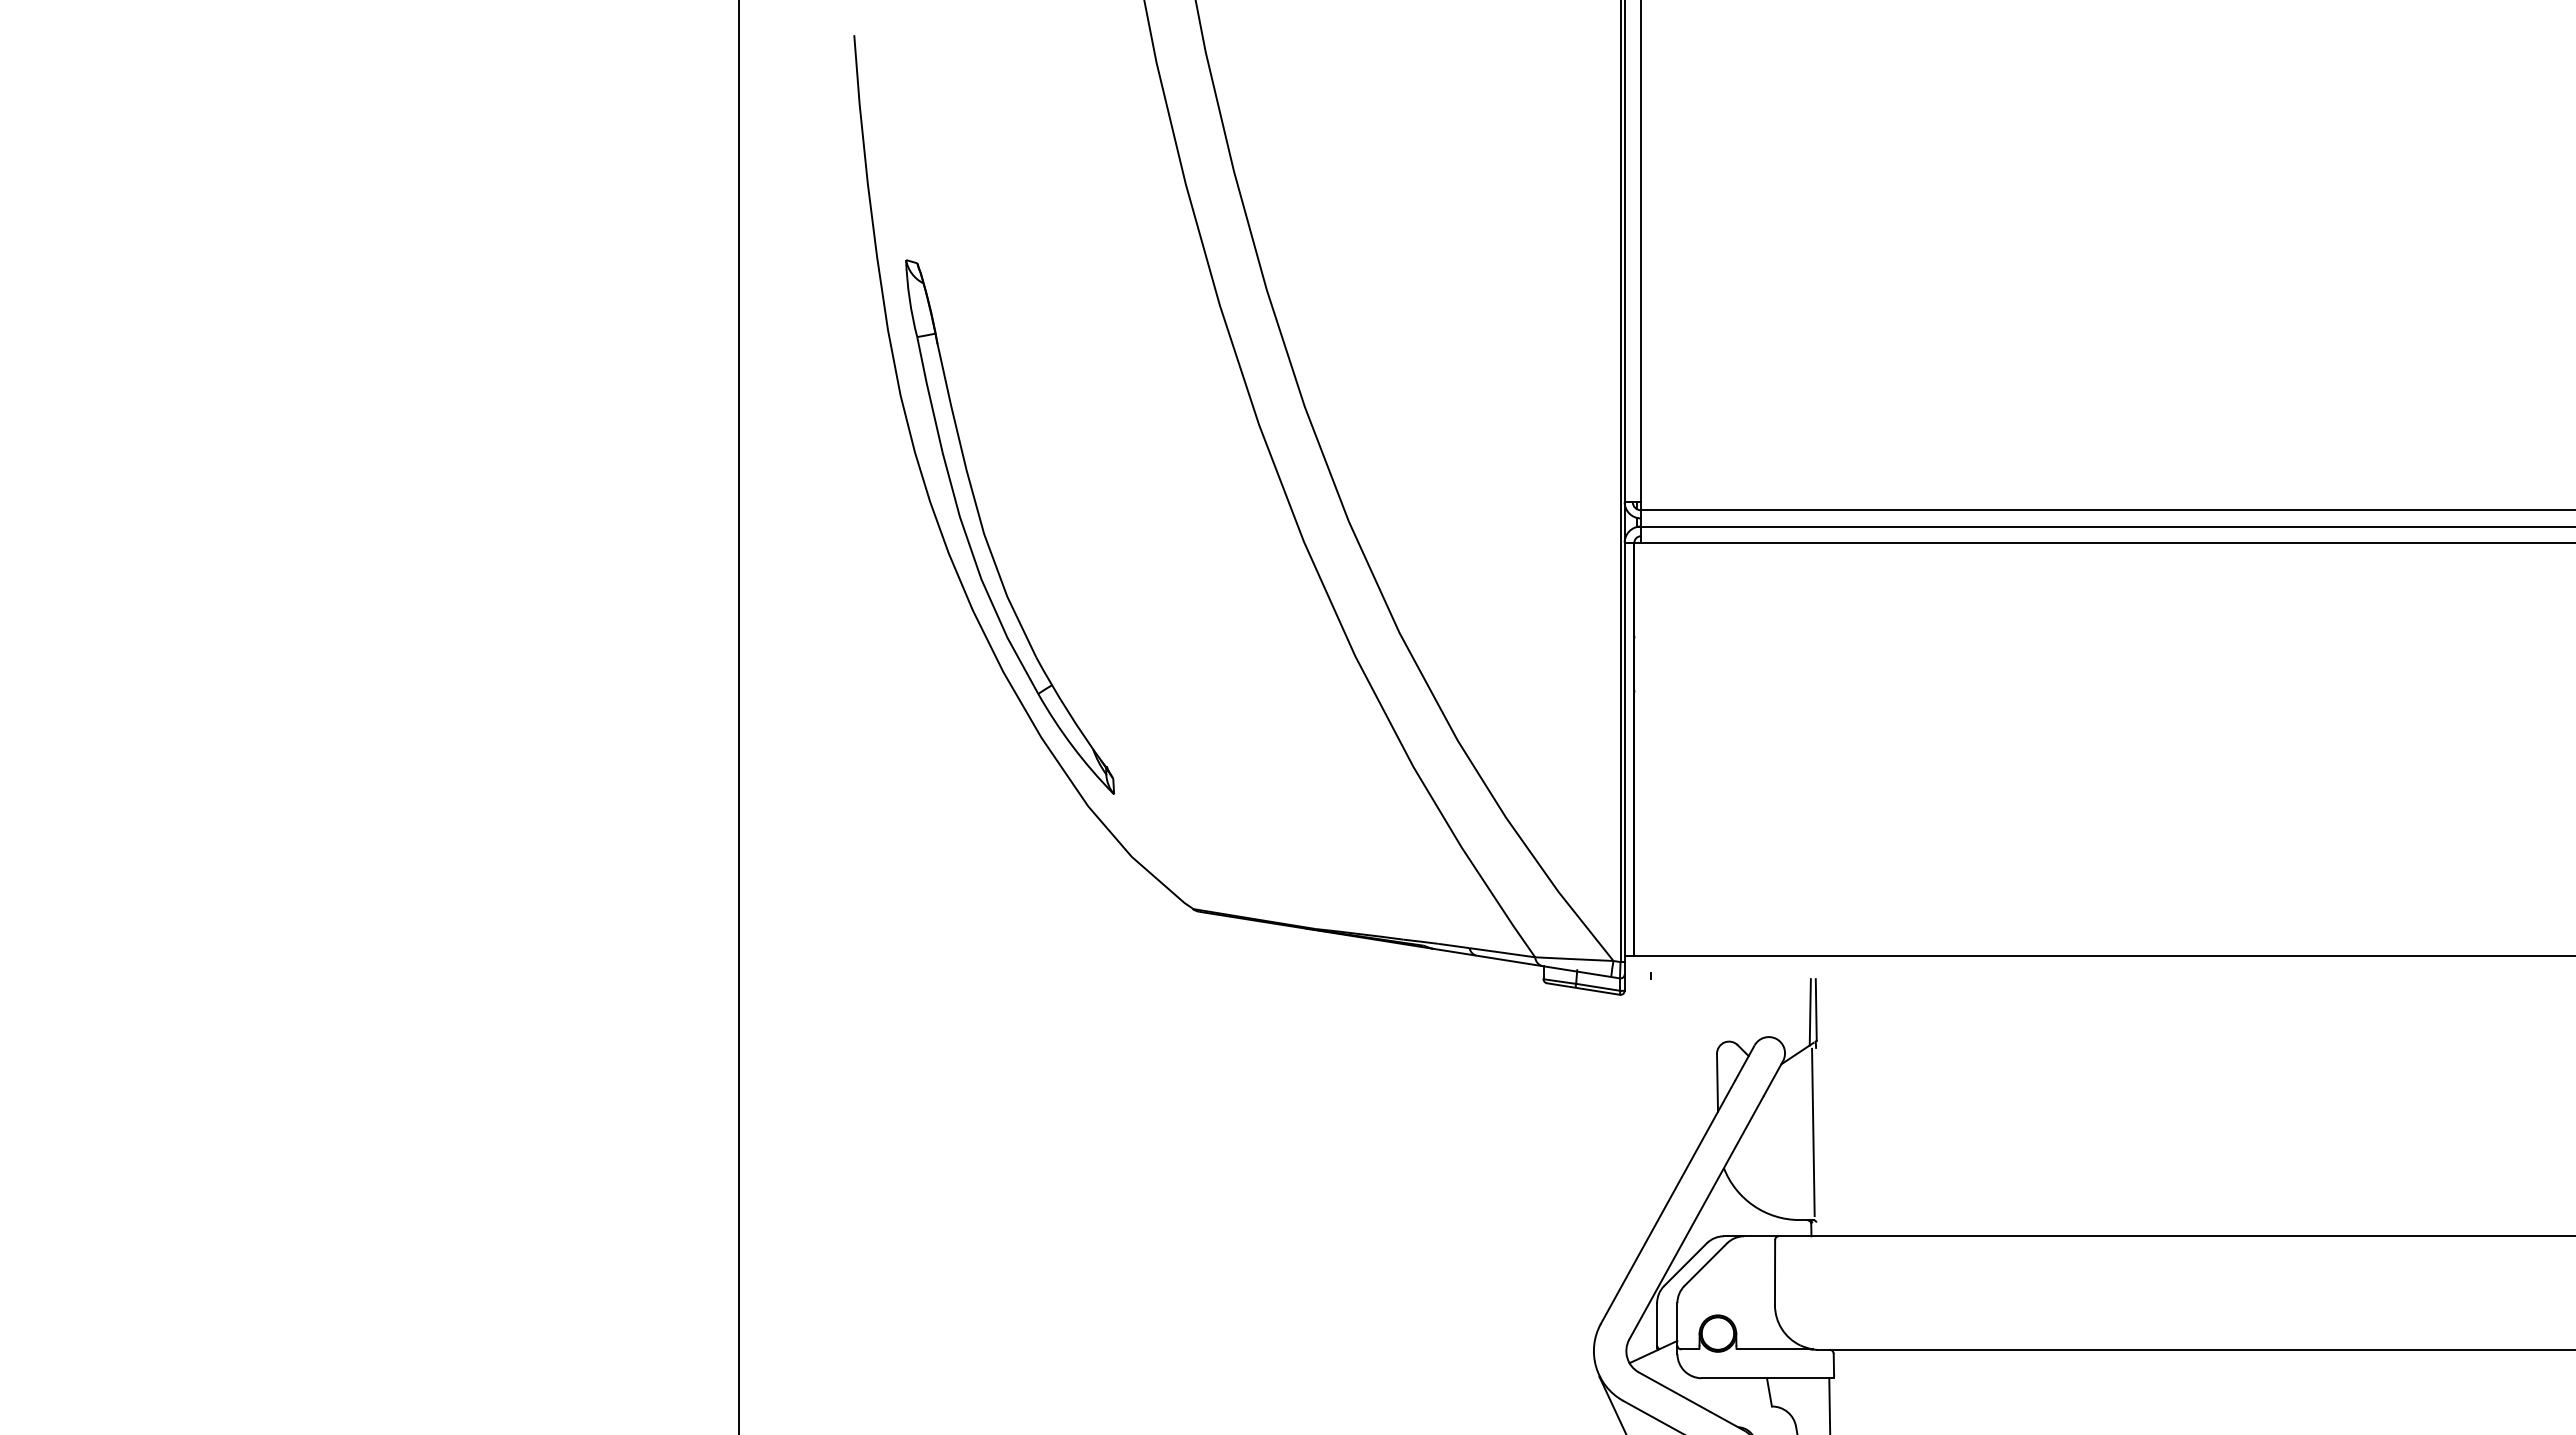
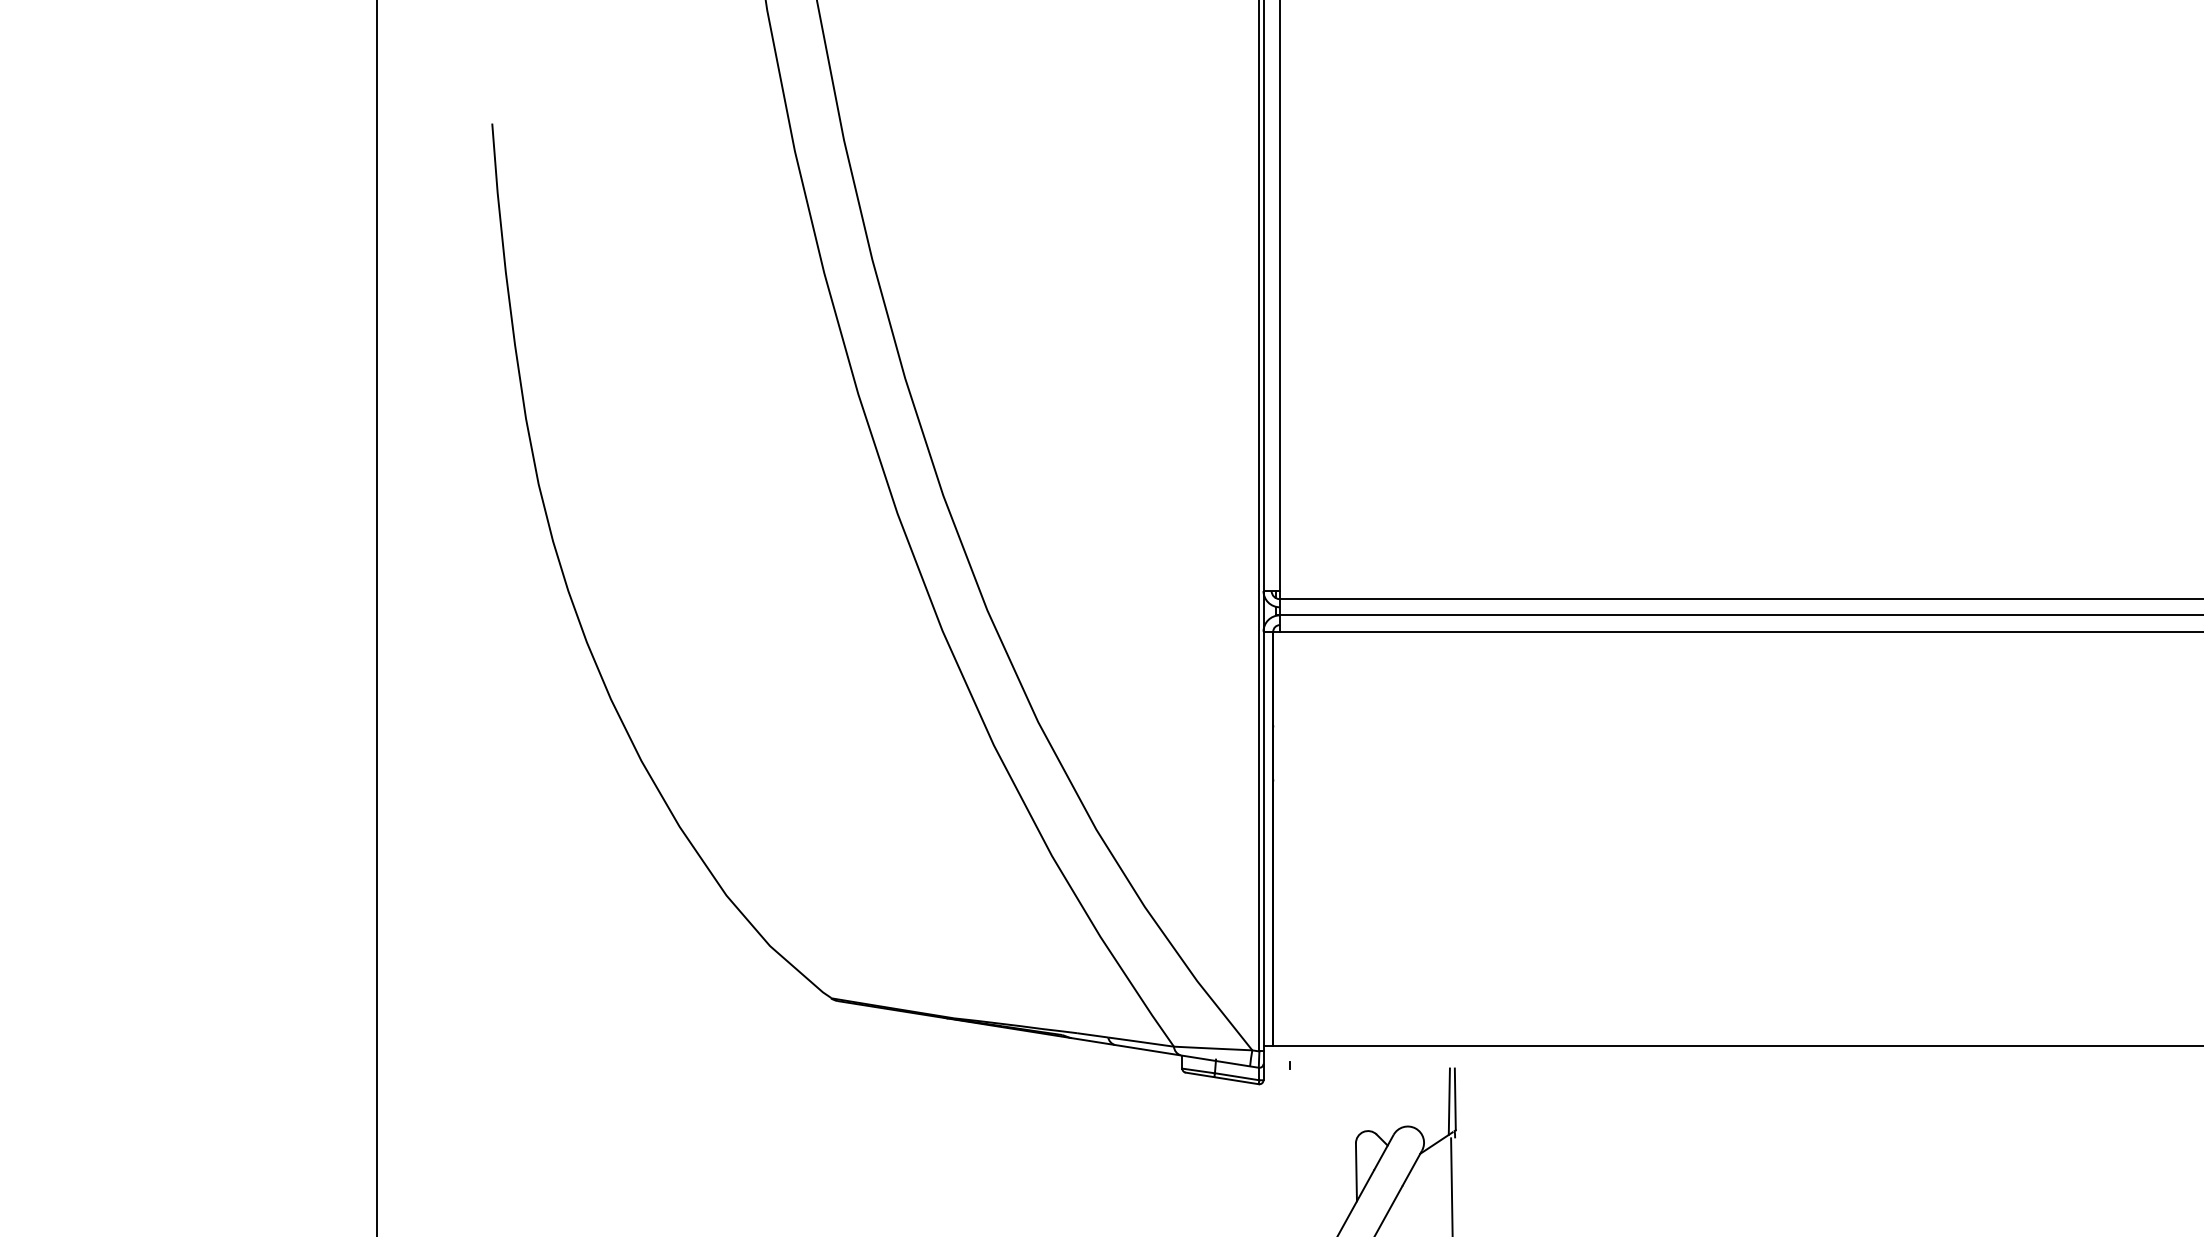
part: (985, 534) -> (623, 623), removed

